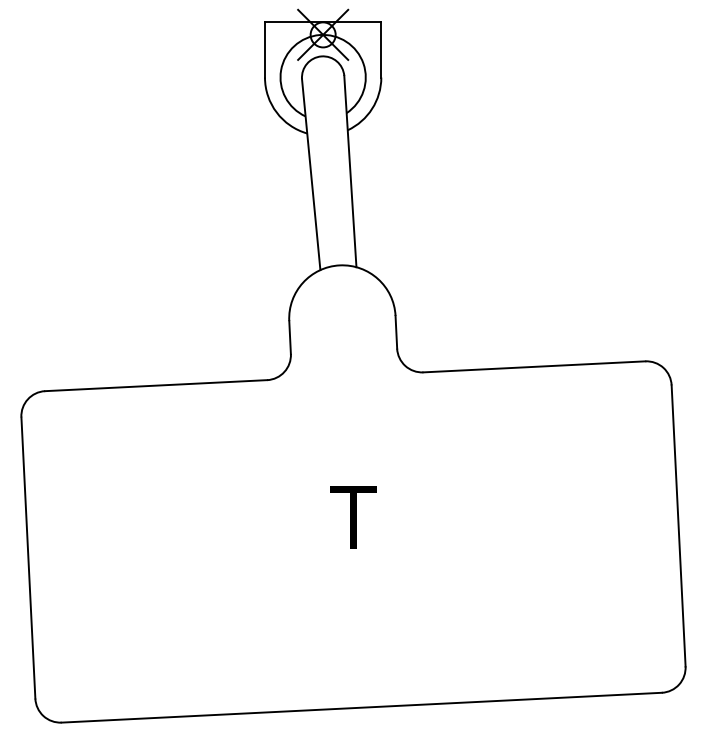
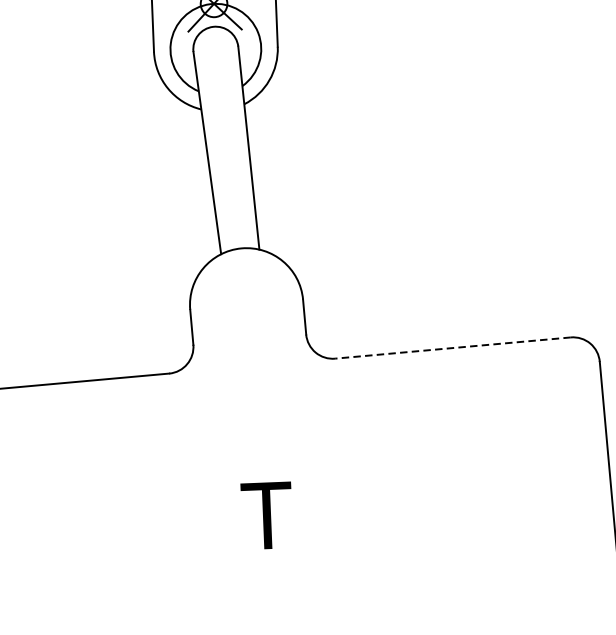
line: (533, 366) -> (452, 347), solid -> dashed

